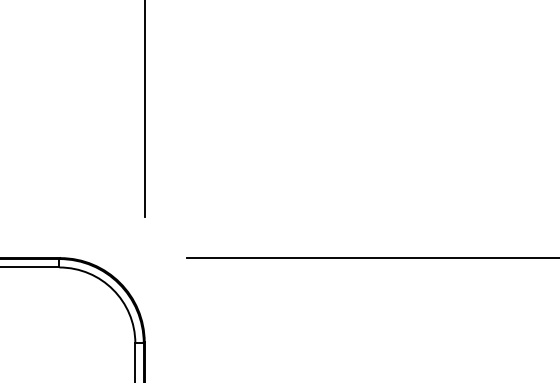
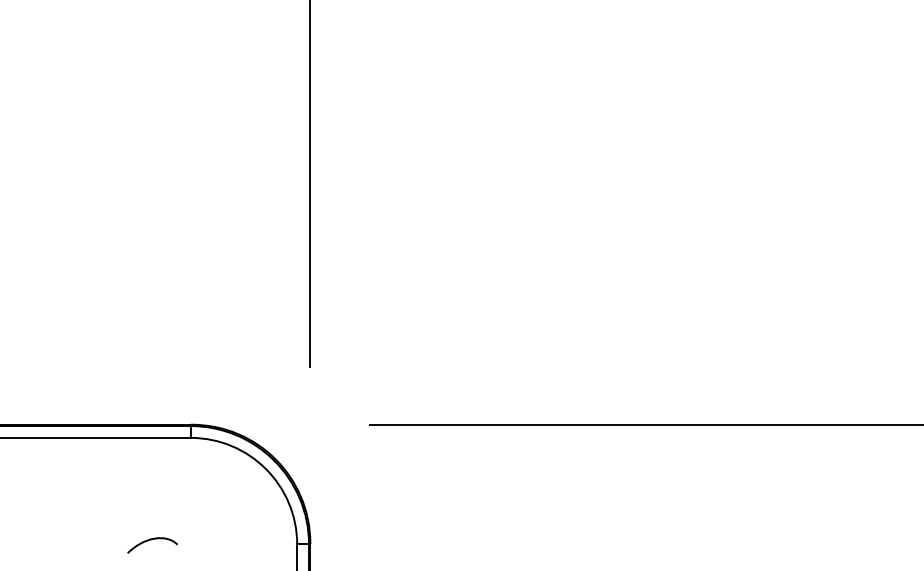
curve: (31, 340) -> (151, 540), added

